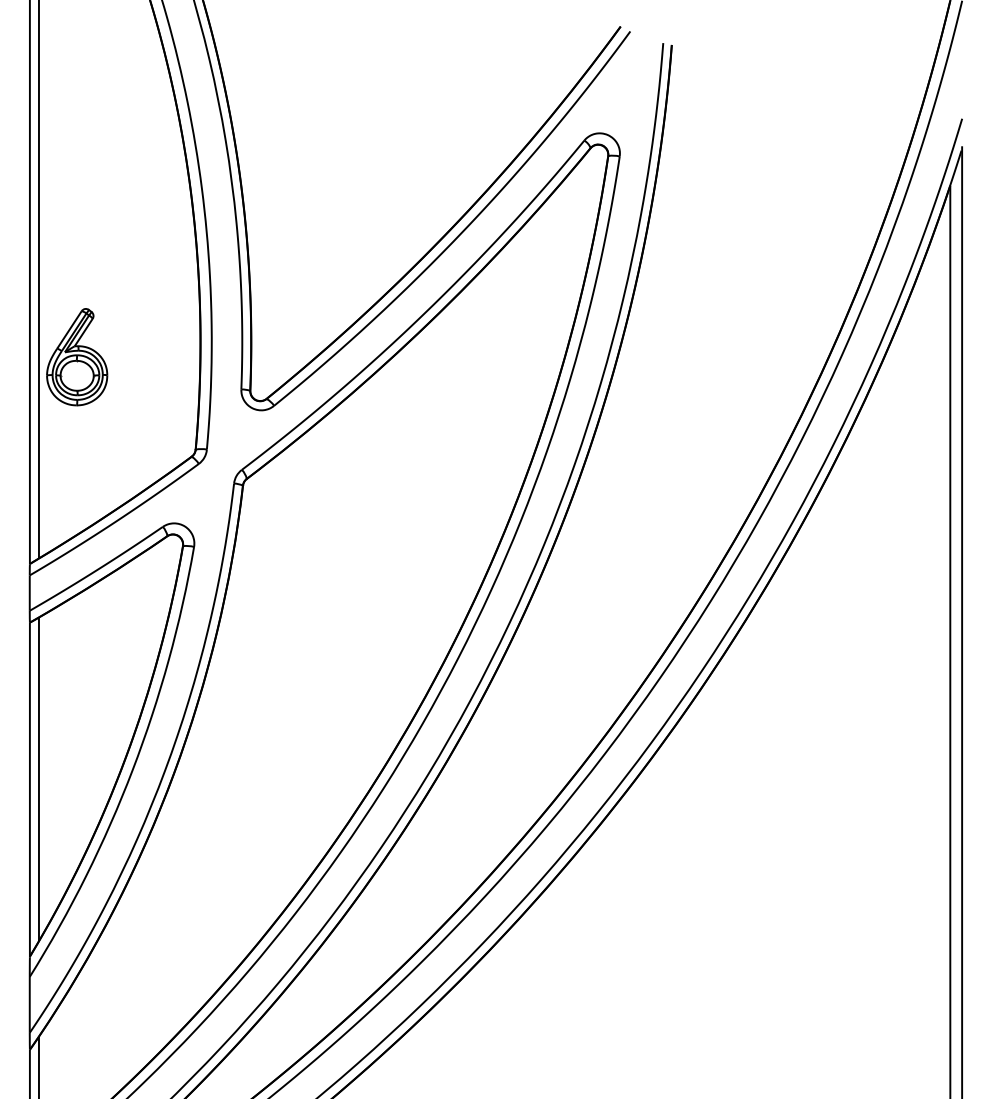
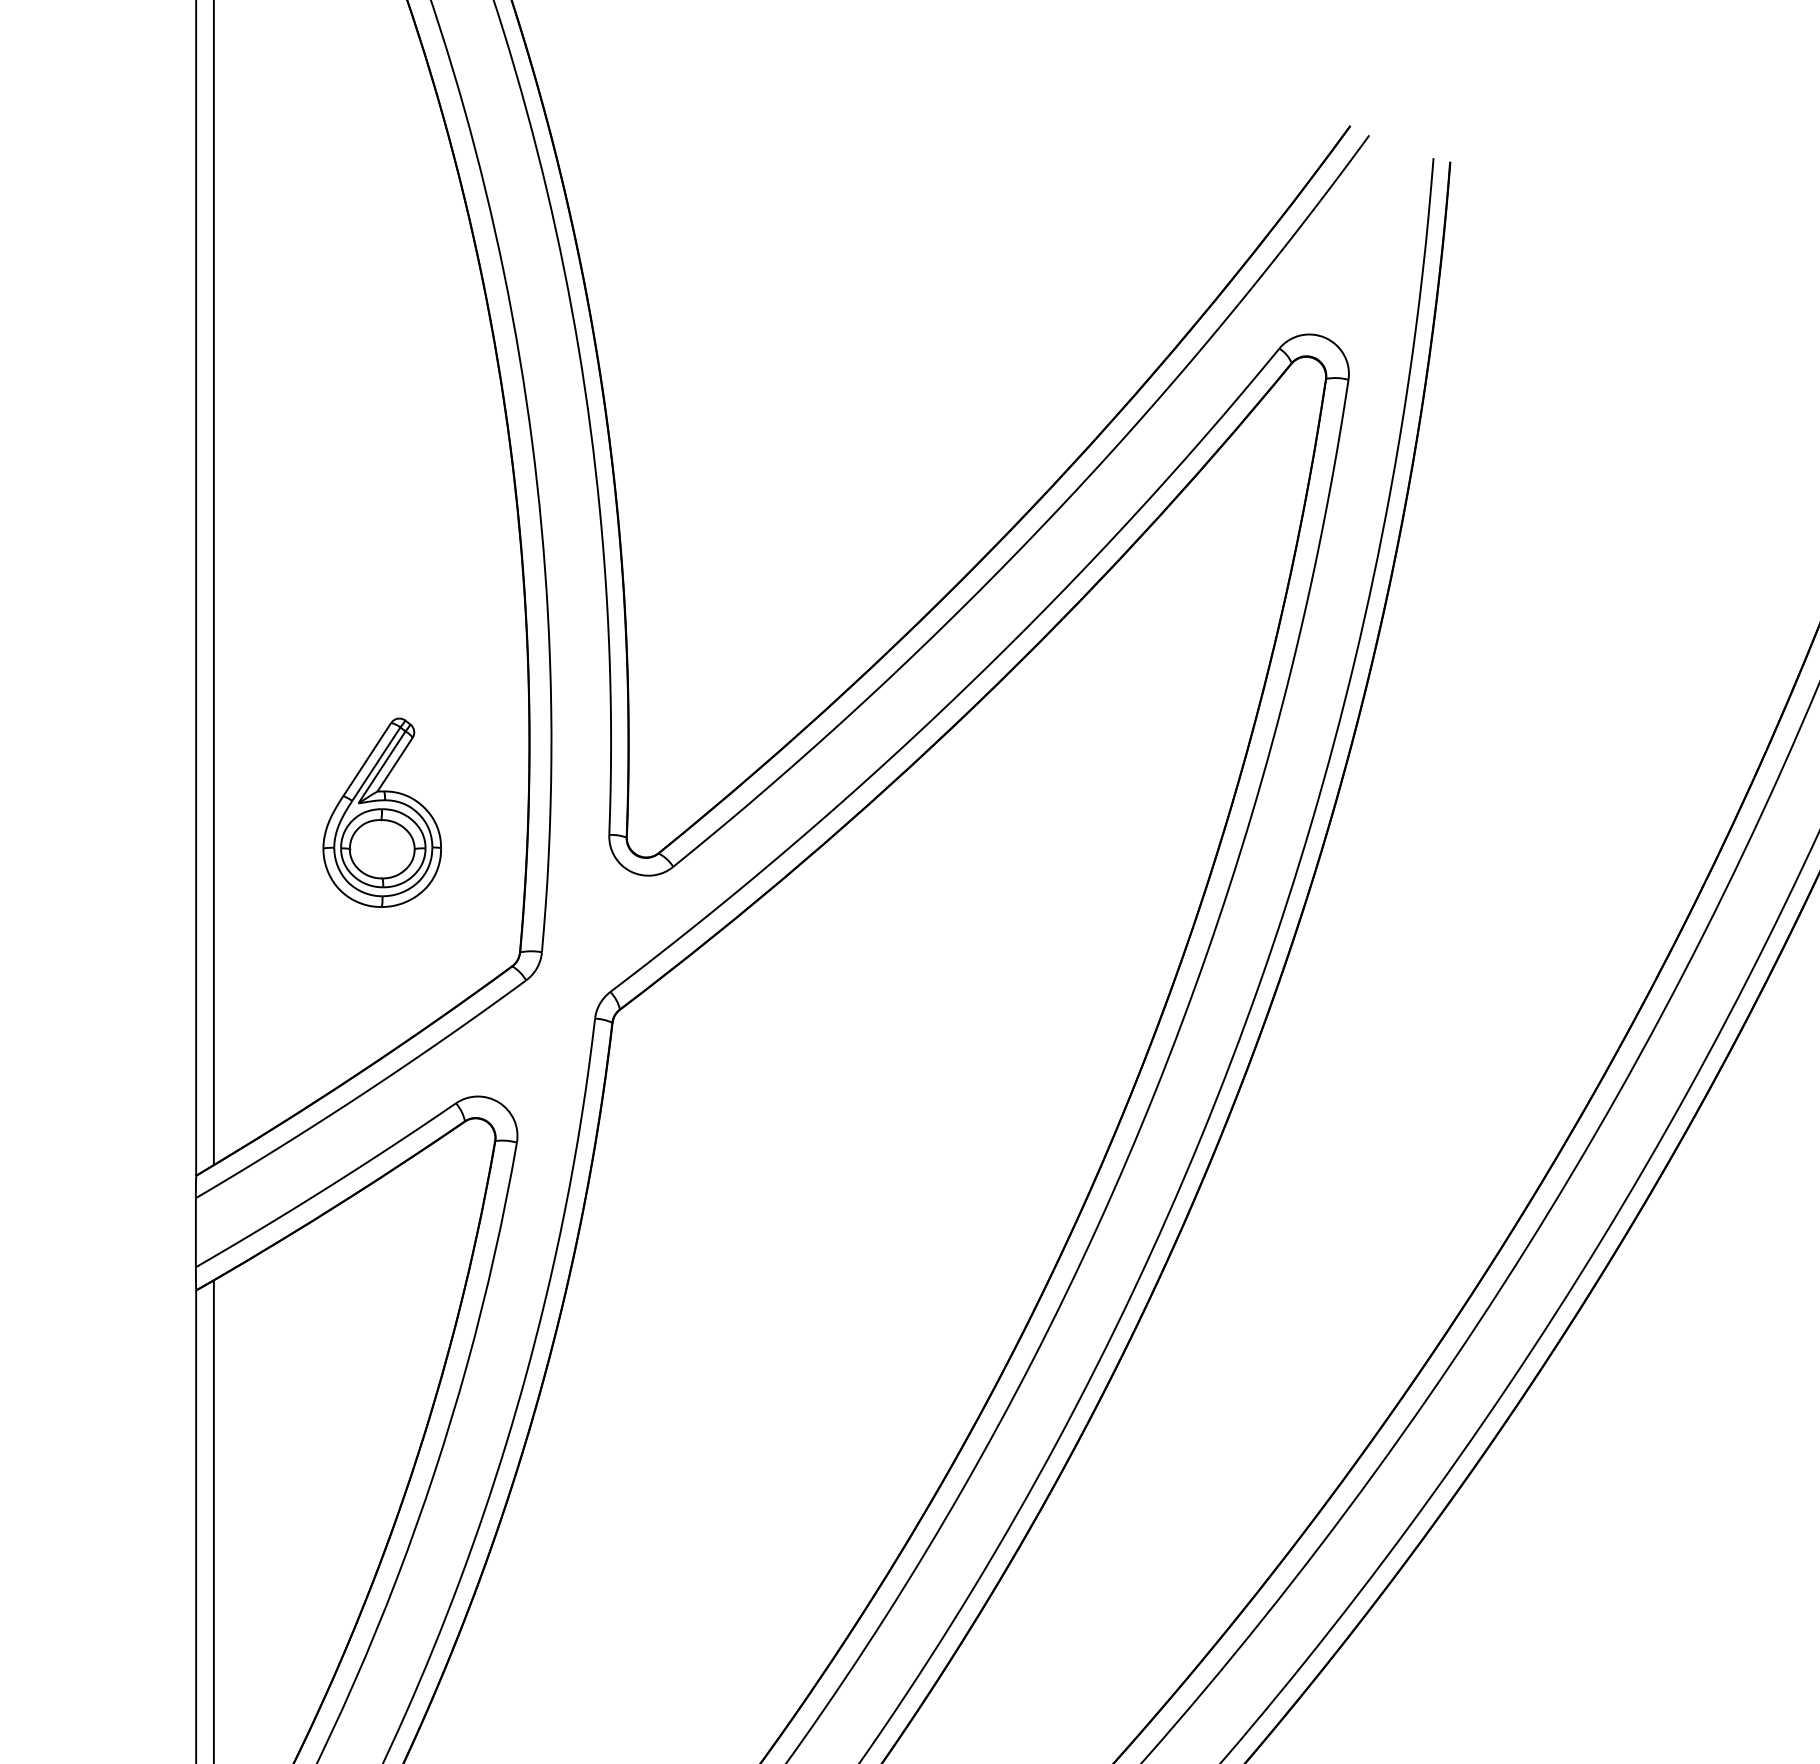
part: (77, 357) -> (382, 813), moved

